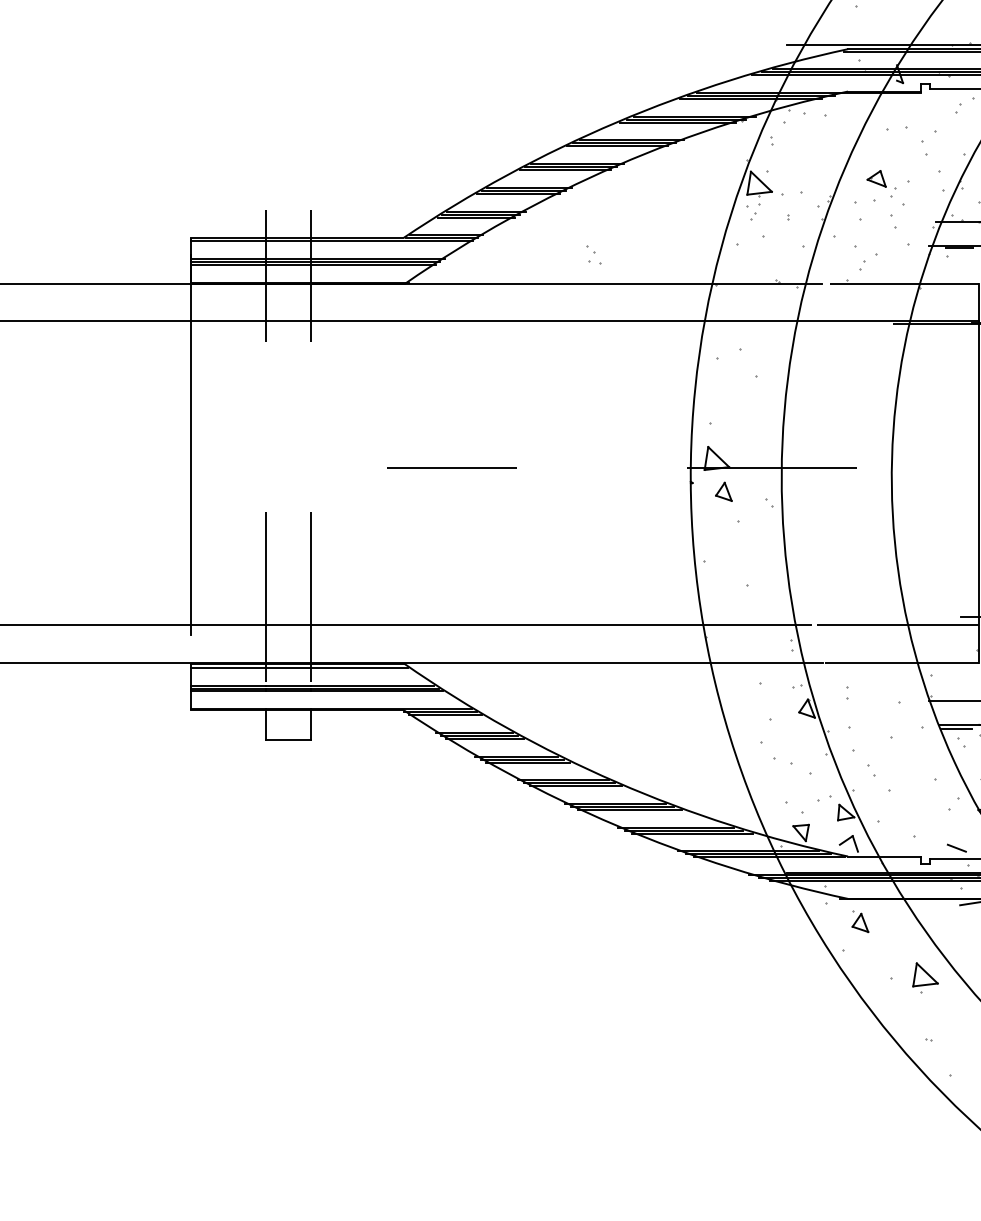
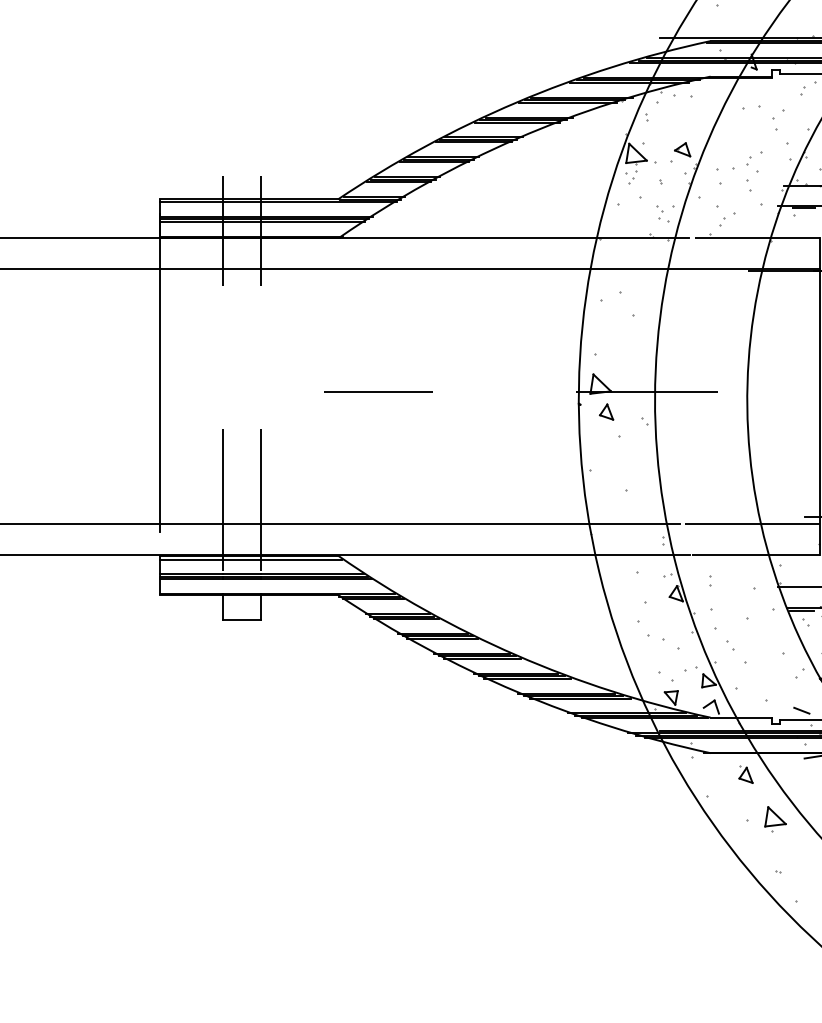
part: (876, 178) -> (682, 149), moved
part: (593, 254) -> (662, 213), moved
part: (859, 921) -> (745, 774), moved

